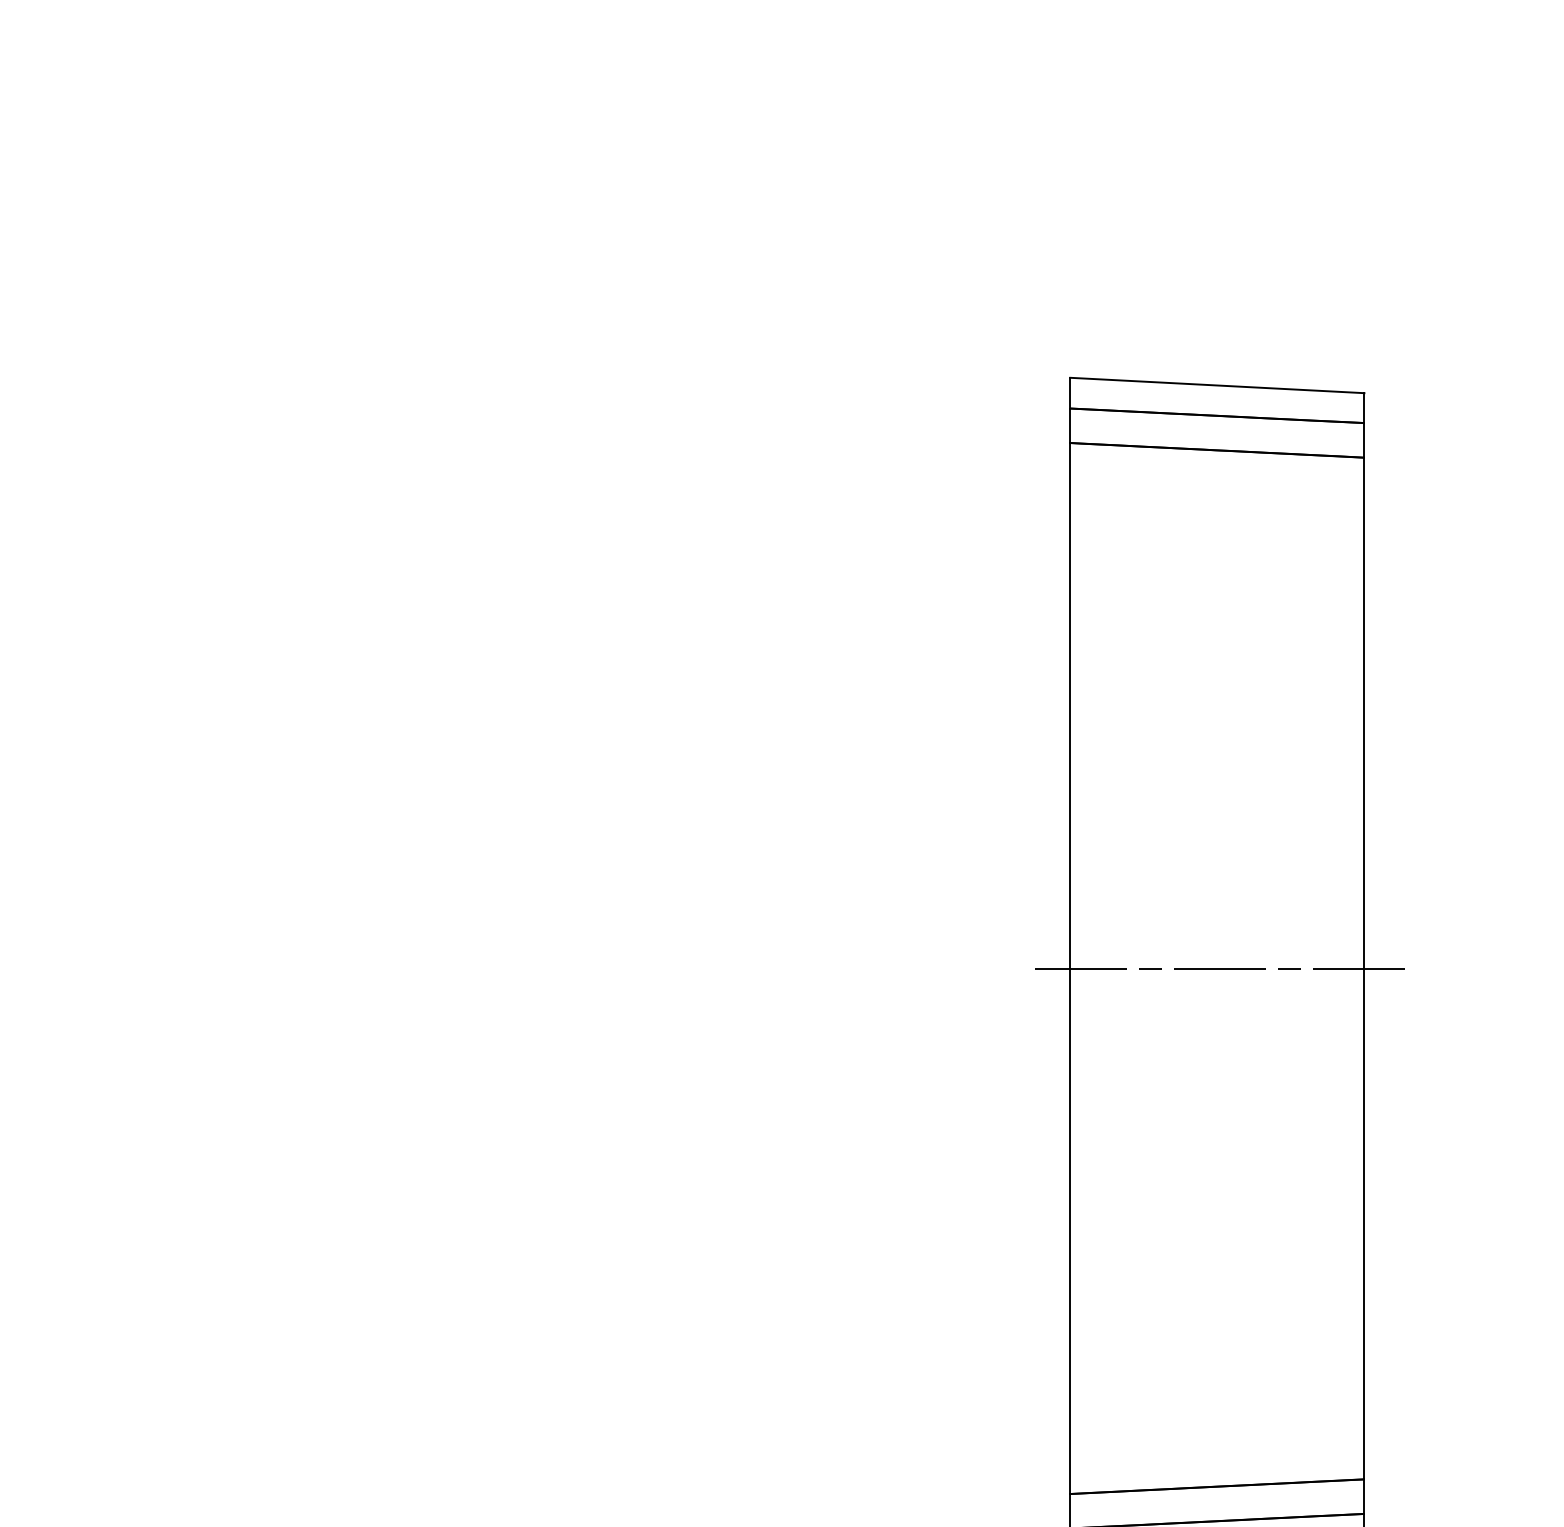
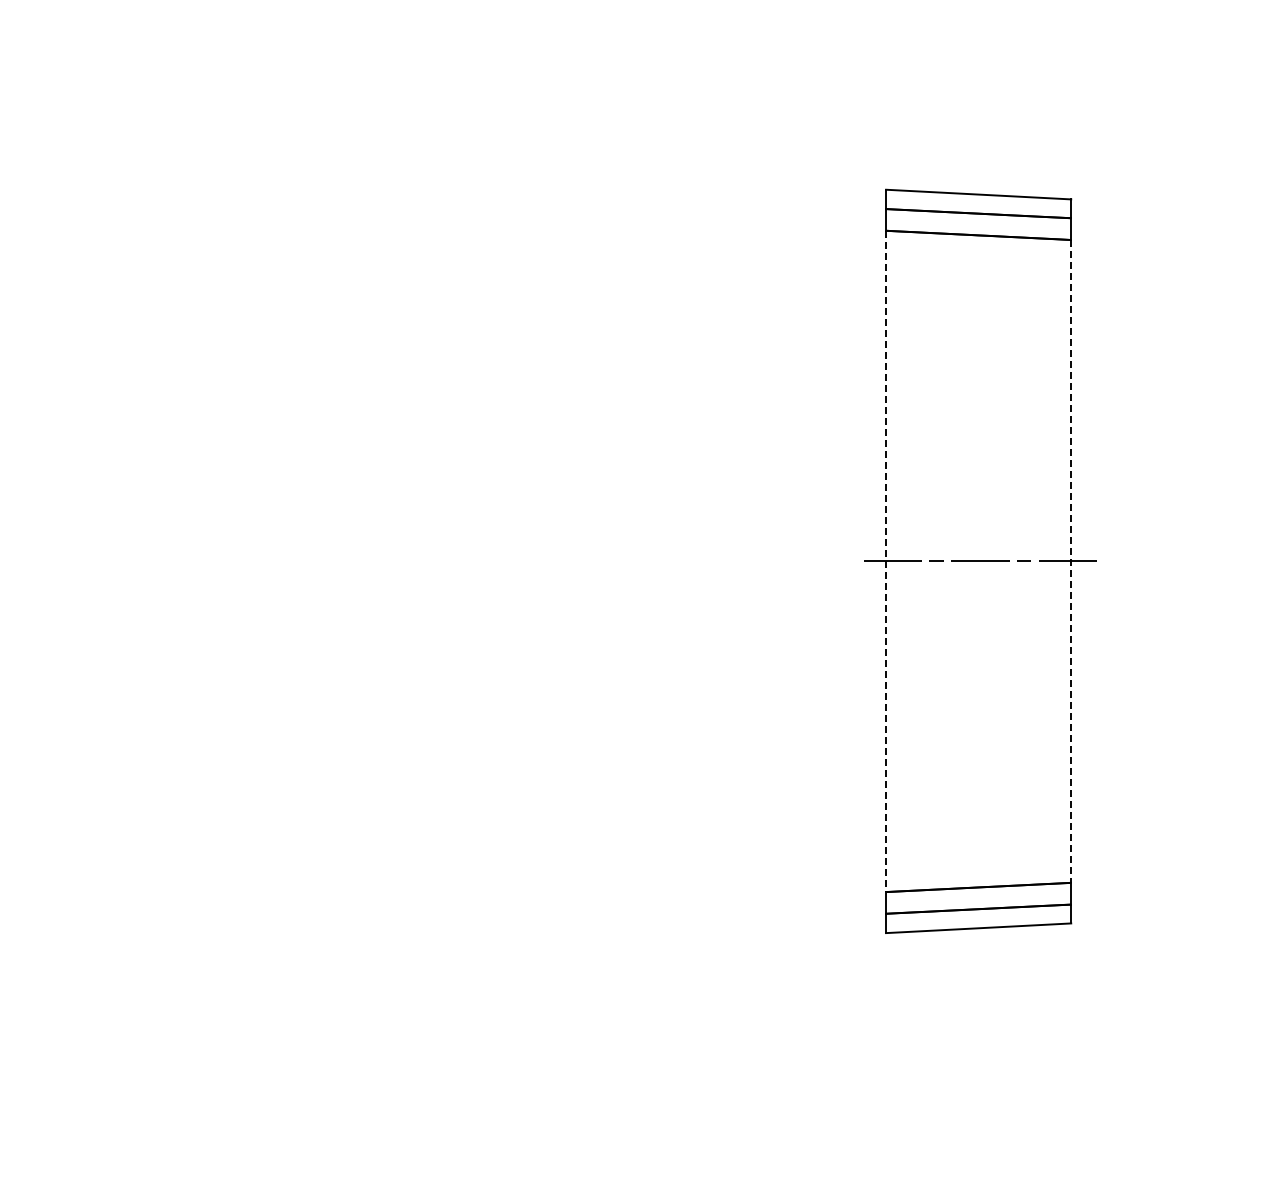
line: (1070, 968) -> (886, 561), solid -> dashed
line: (1364, 968) -> (1071, 561), solid -> dashed

